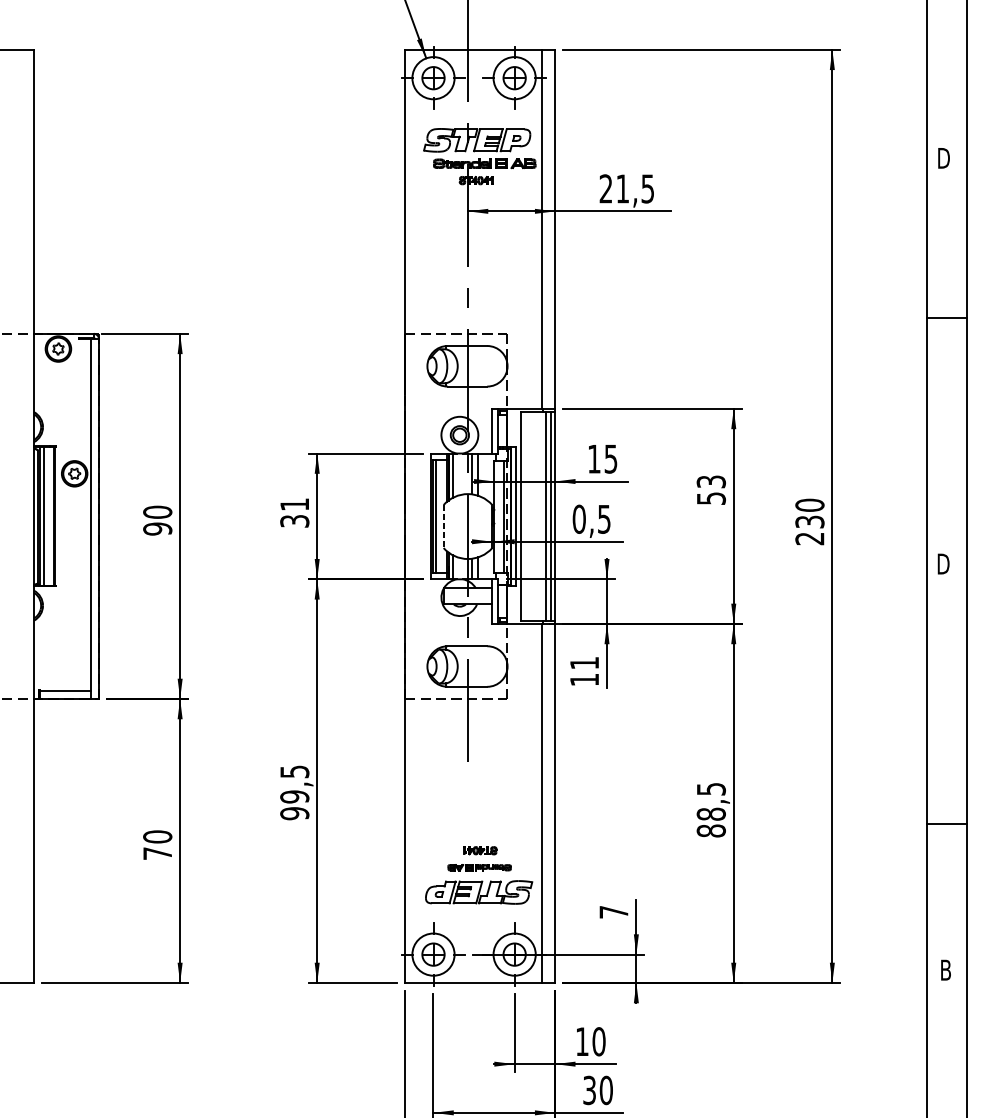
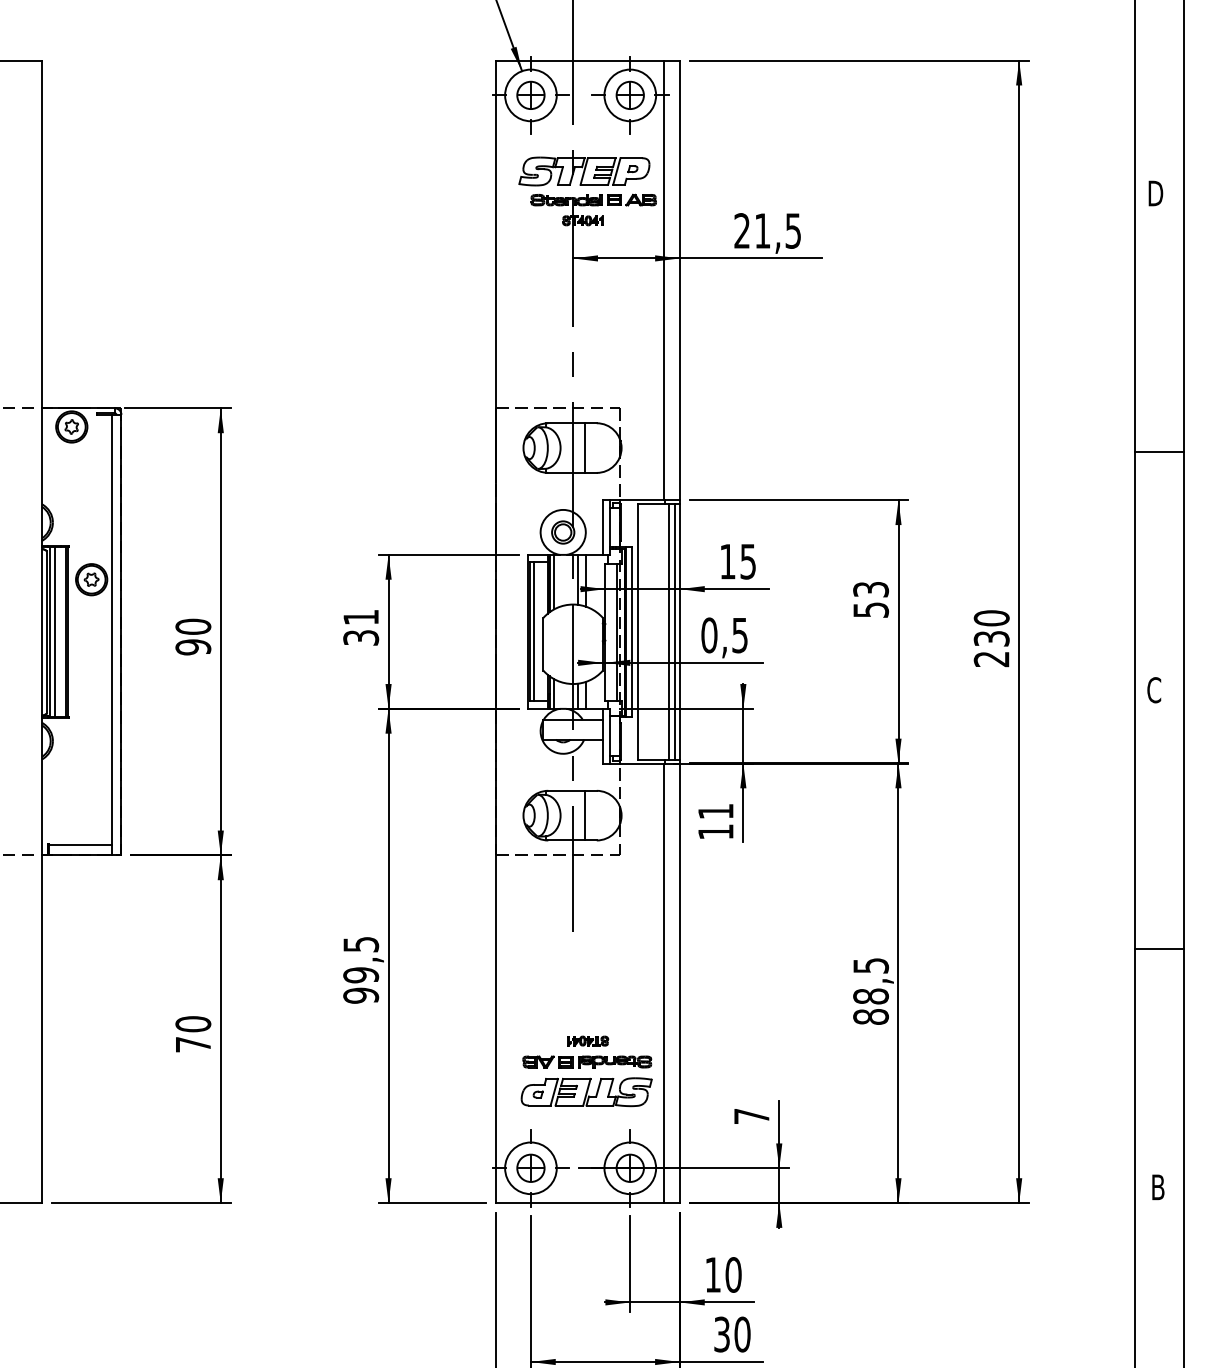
line: (946, 318) -> (1159, 452), moved
line: (477, 365) -> (584, 447), added
line: (443, 526) -> (543, 644), dashed -> solid
text: (942, 564) -> (1154, 690), D -> C
line: (477, 666) -> (584, 815), added
line: (946, 824) -> (1159, 948), moved
part: (479, 867) -> (587, 1061), size x1.67

